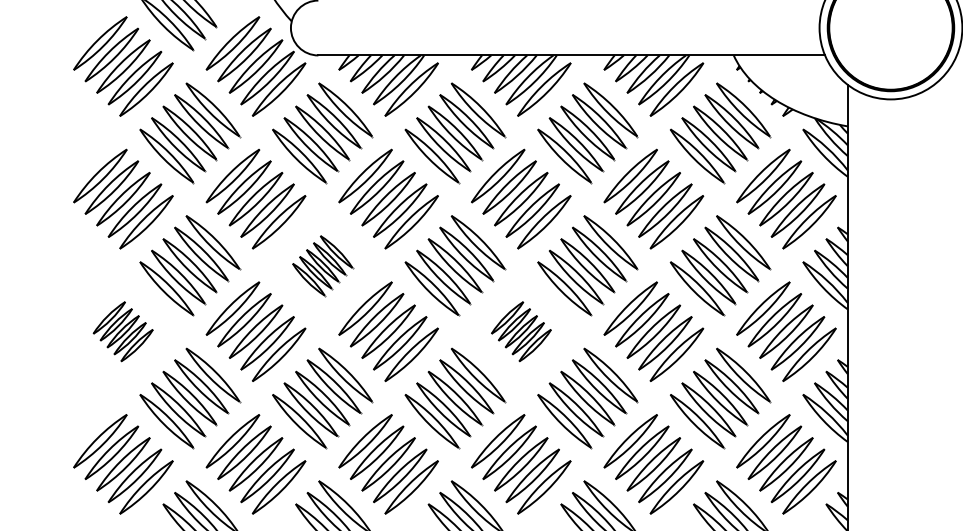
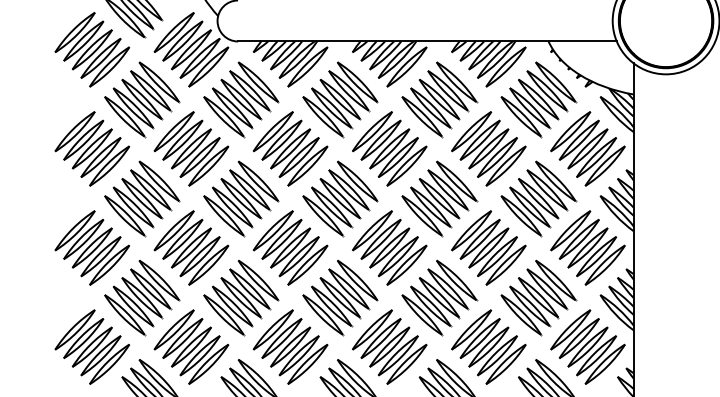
part: (322, 265) -> (241, 198), size x1.67
part: (122, 331) -> (91, 247), size x1.67
part: (520, 331) -> (389, 247), size x1.67

